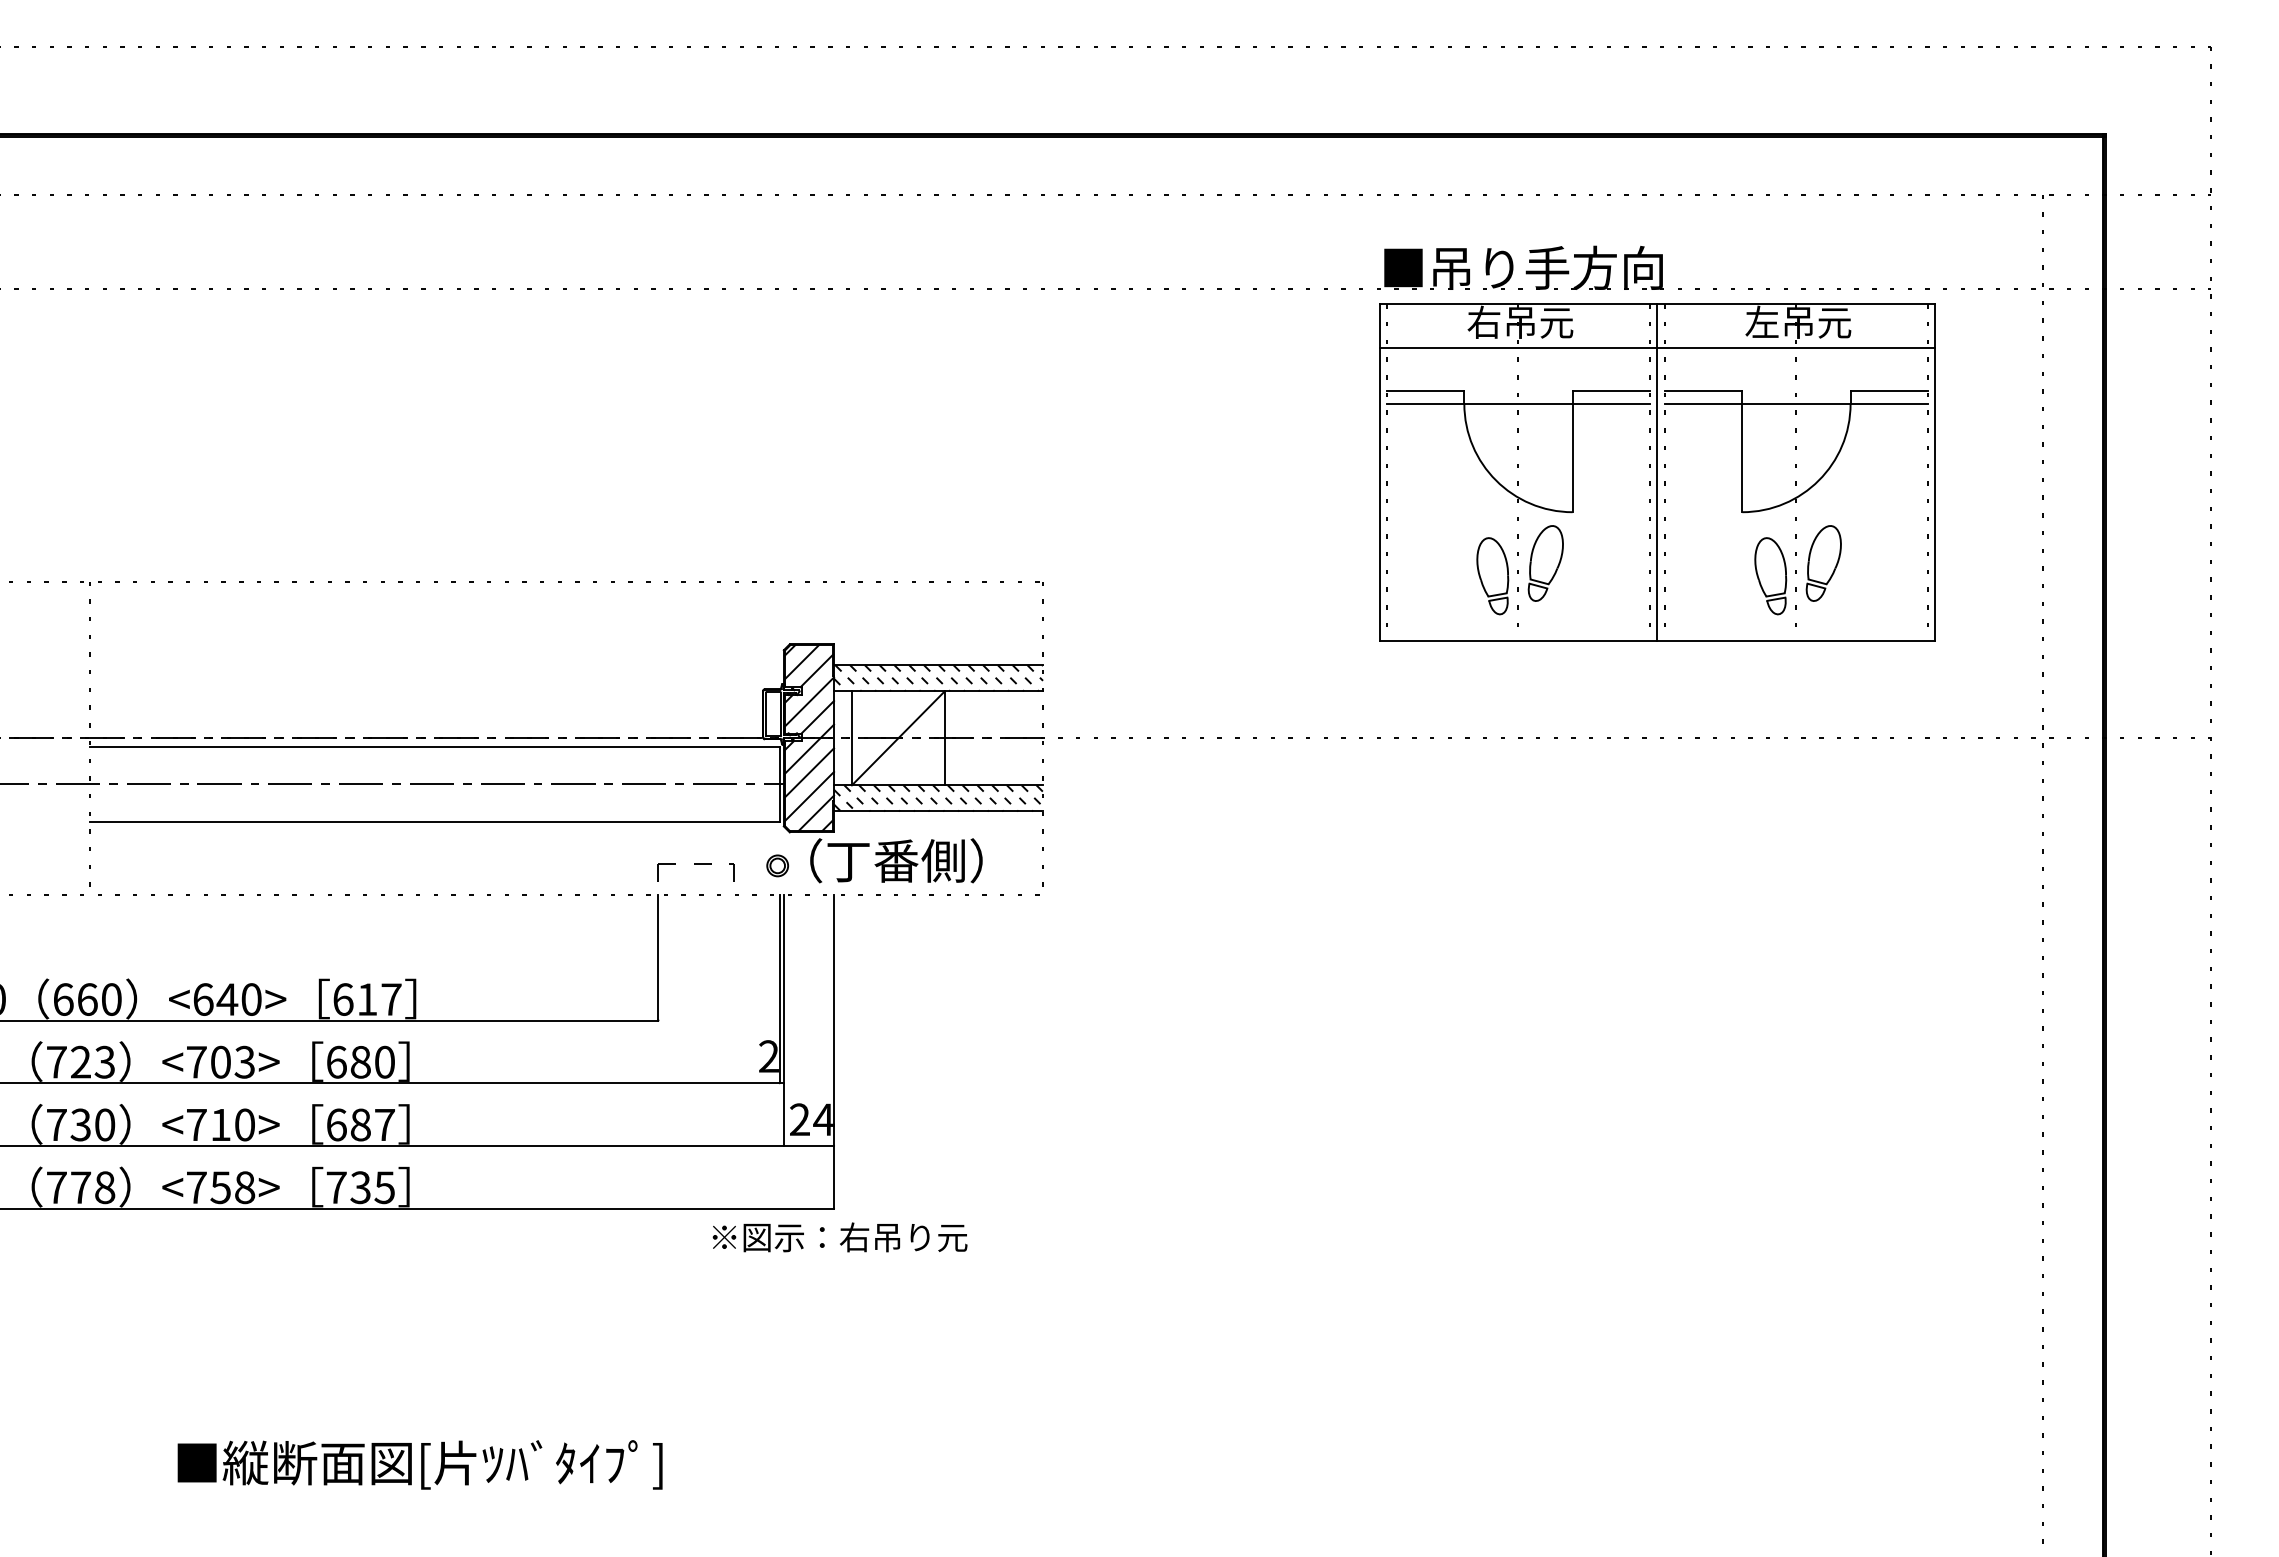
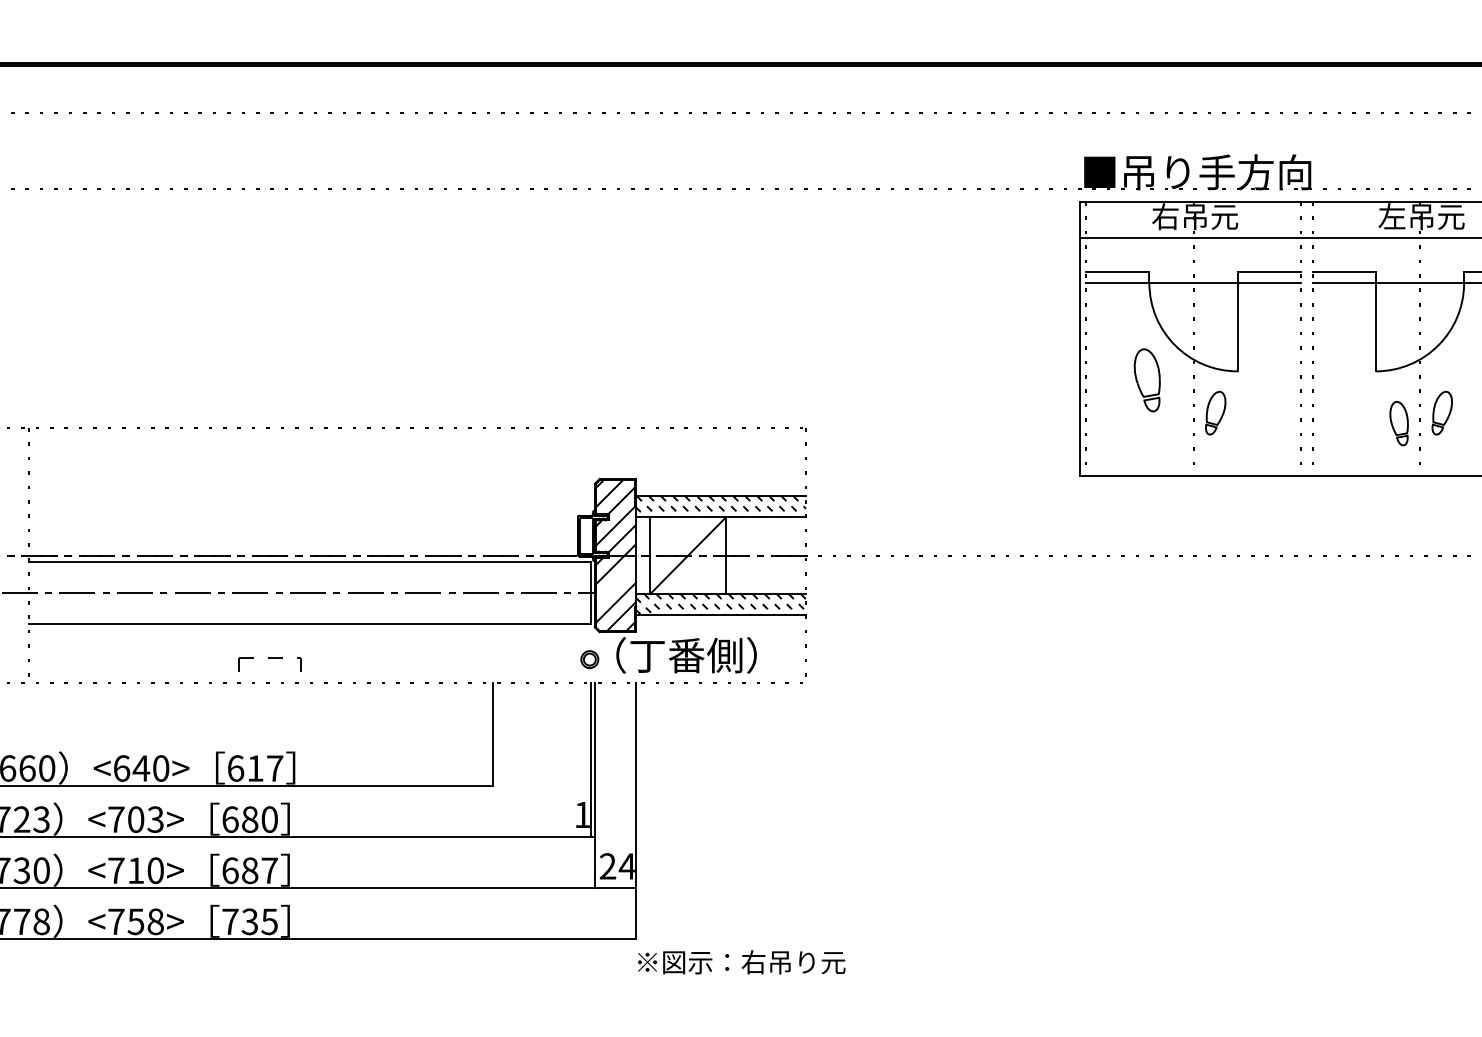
line: (1657, 472) -> (1306, 339), removed
part: (1545, 563) -> (1215, 413), size x0.7
part: (1823, 563) -> (1442, 413), size x0.7
part: (1492, 576) -> (1147, 380), moved
part: (1770, 576) -> (1398, 423), size x0.7
line: (809, 772) -> (615, 583), removed
part: (695, 864) -> (269, 658), moved
text: (768, 1056) -> (582, 814), 2 -> 1
text: (839, 1237) -> (741, 962), moved

